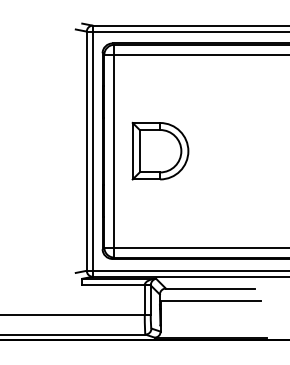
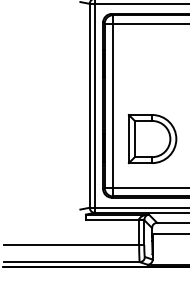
part: (160, 150) -> (152, 138), moved

